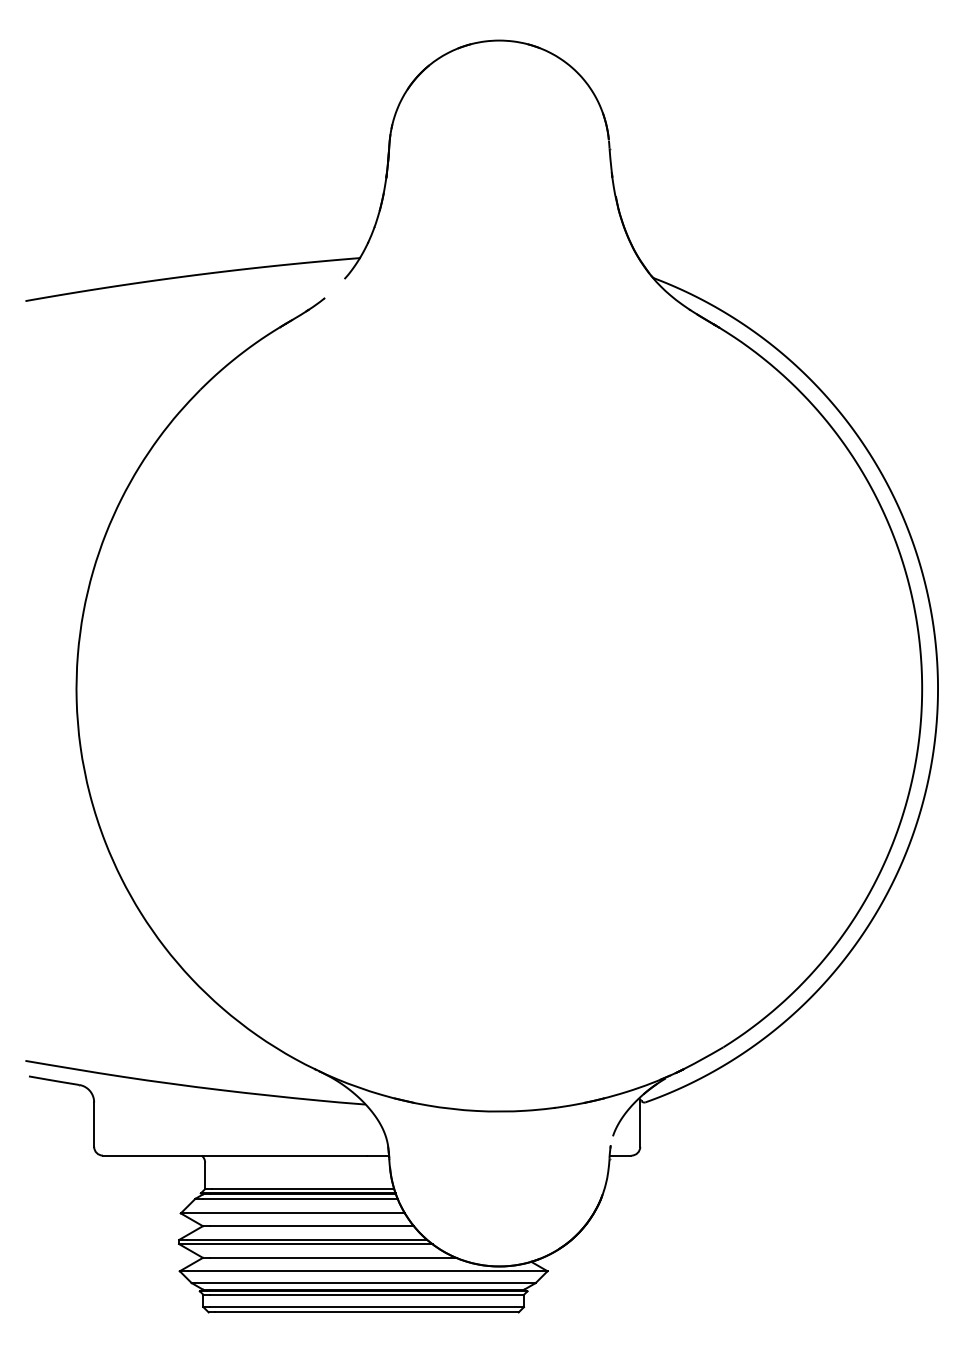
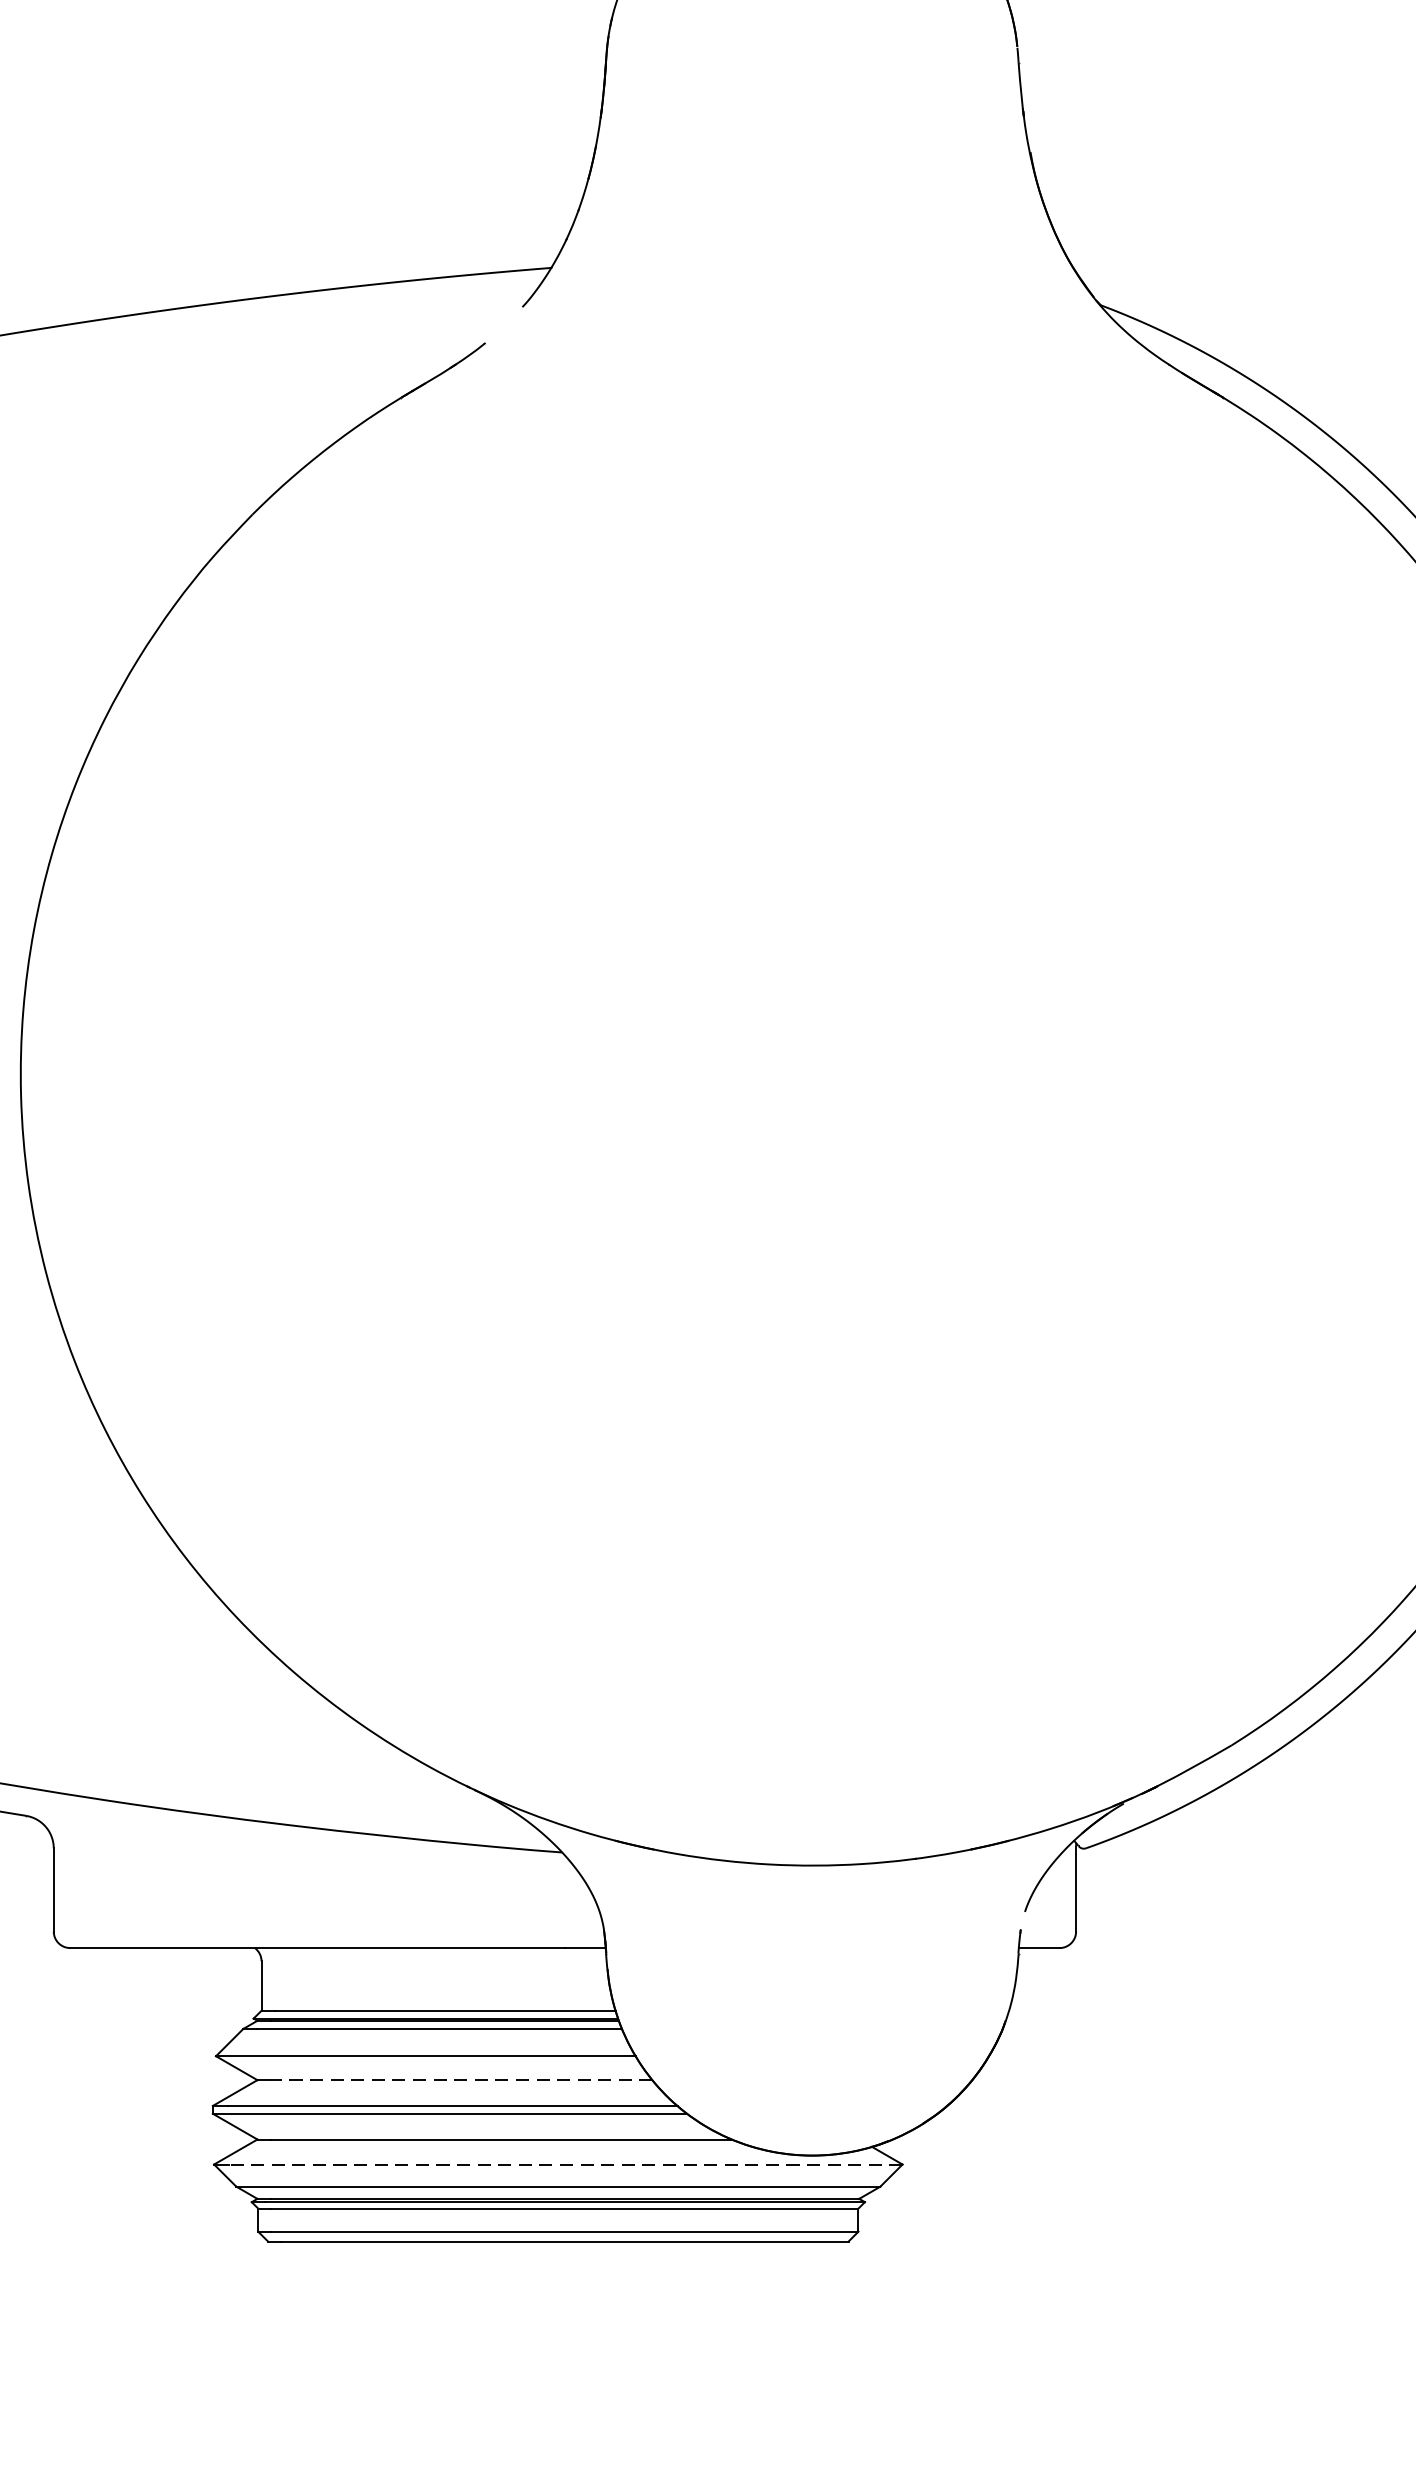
line: (311, 1226) -> (460, 2080), solid -> dashed
line: (367, 1271) -> (565, 2165), solid -> dashed

